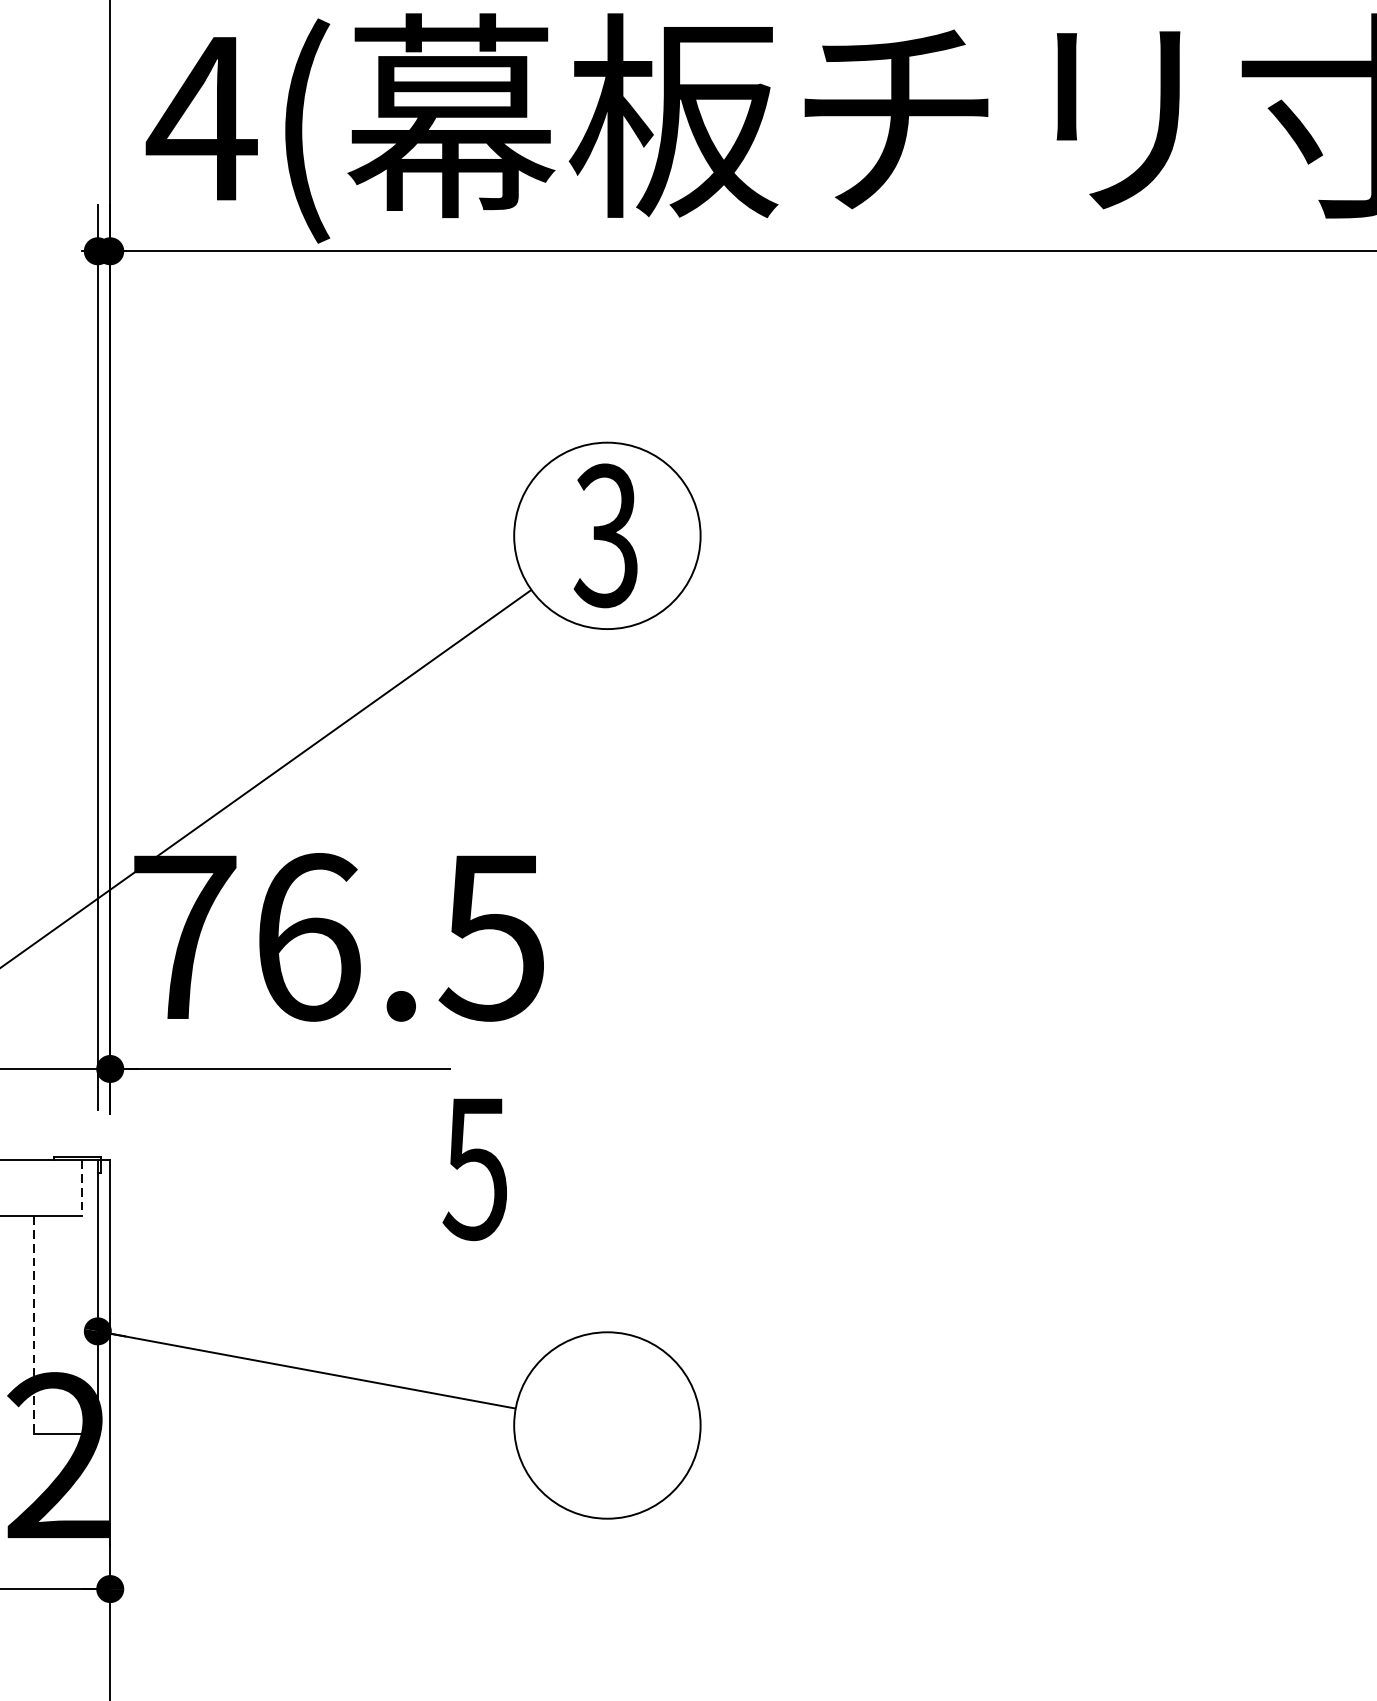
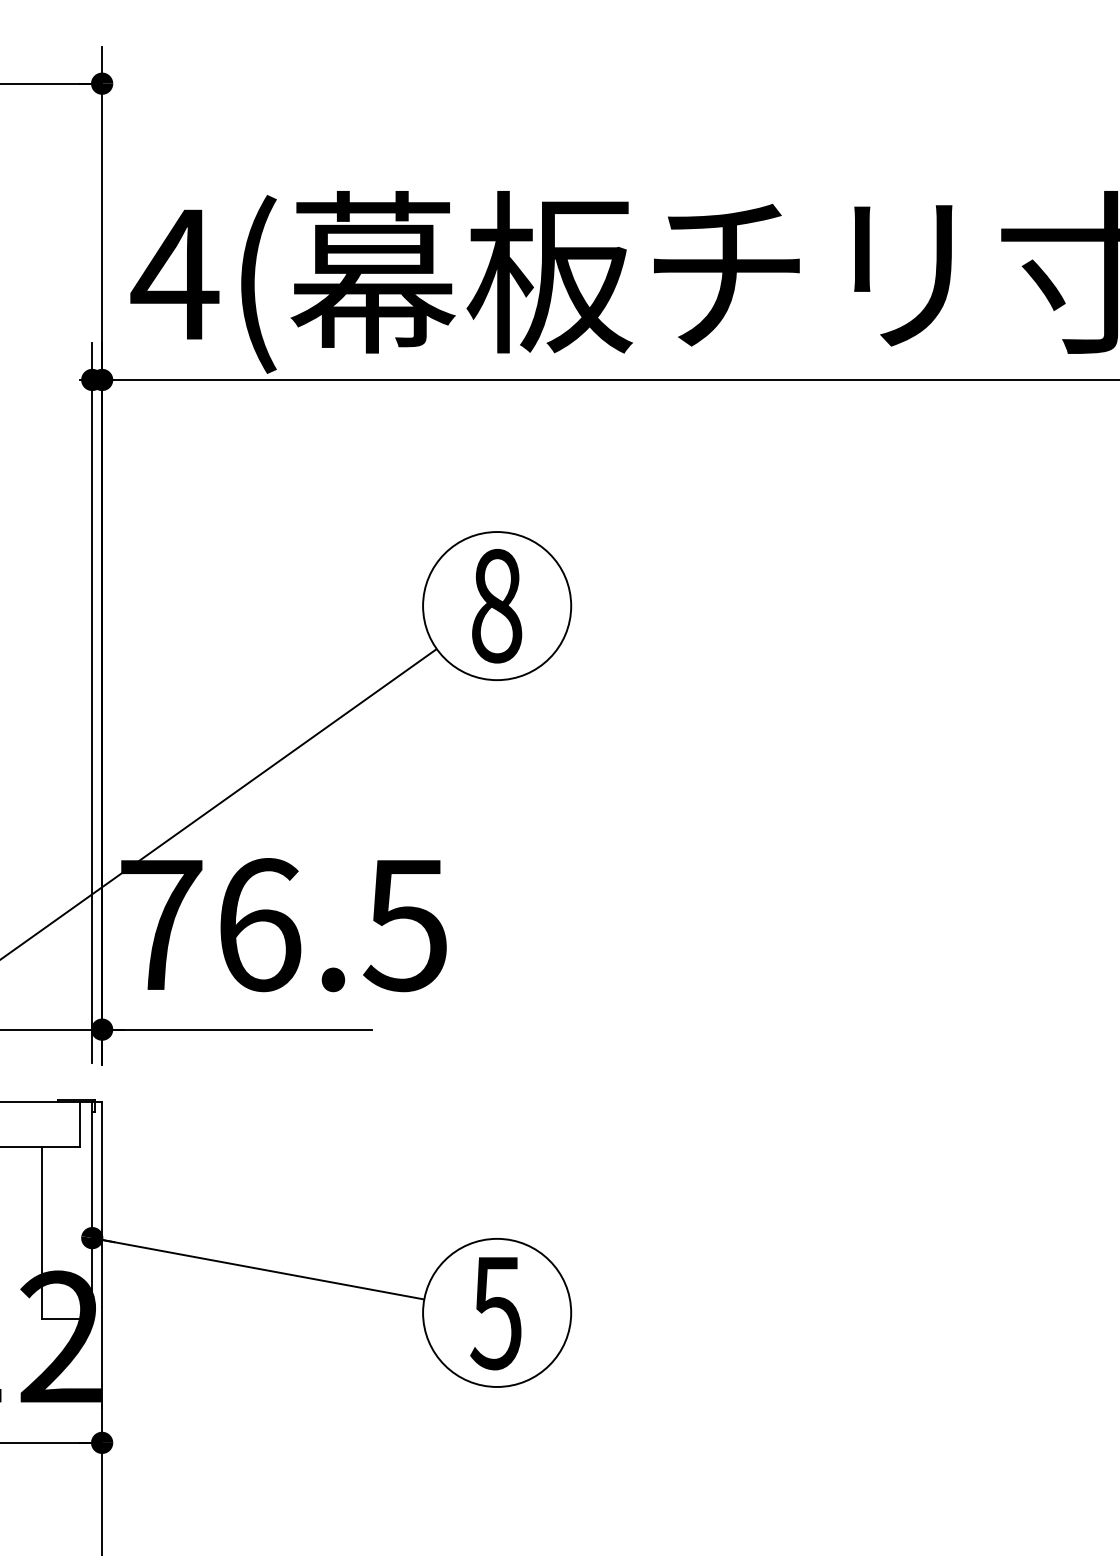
text: (606, 535) -> (496, 605), 3 -> 8
text: (474, 1169) -> (495, 1313), moved
line: (81, 1188) -> (79, 1124), dashed -> solid
line: (33, 1325) -> (41, 1233), dashed -> solid

